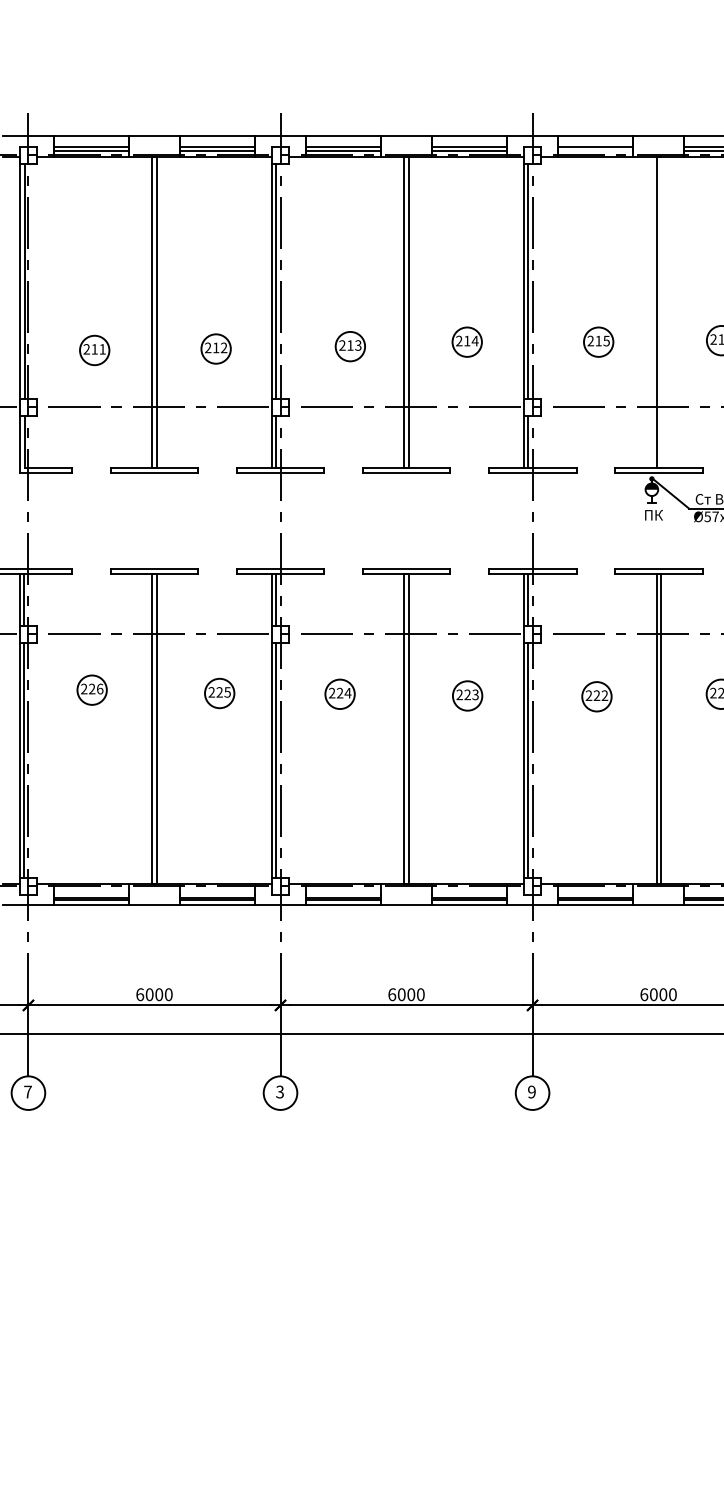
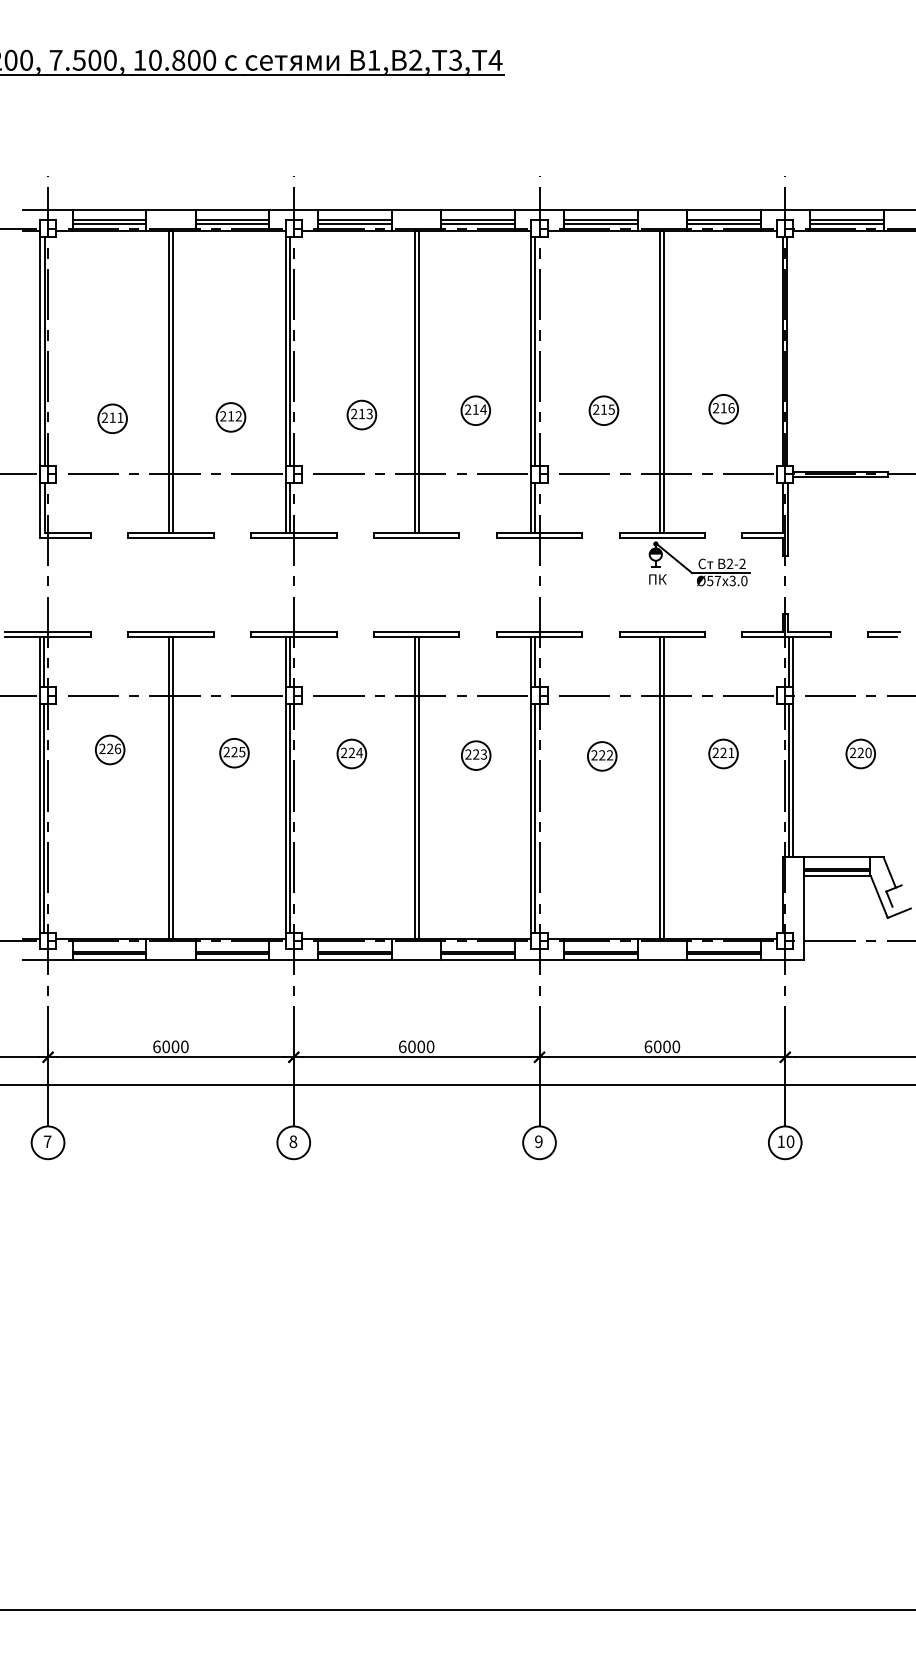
line: (595, 151) -> (600, 224), added
line: (660, 312) -> (664, 381), added
text: (280, 1091) -> (293, 1141), 3 -> 8

